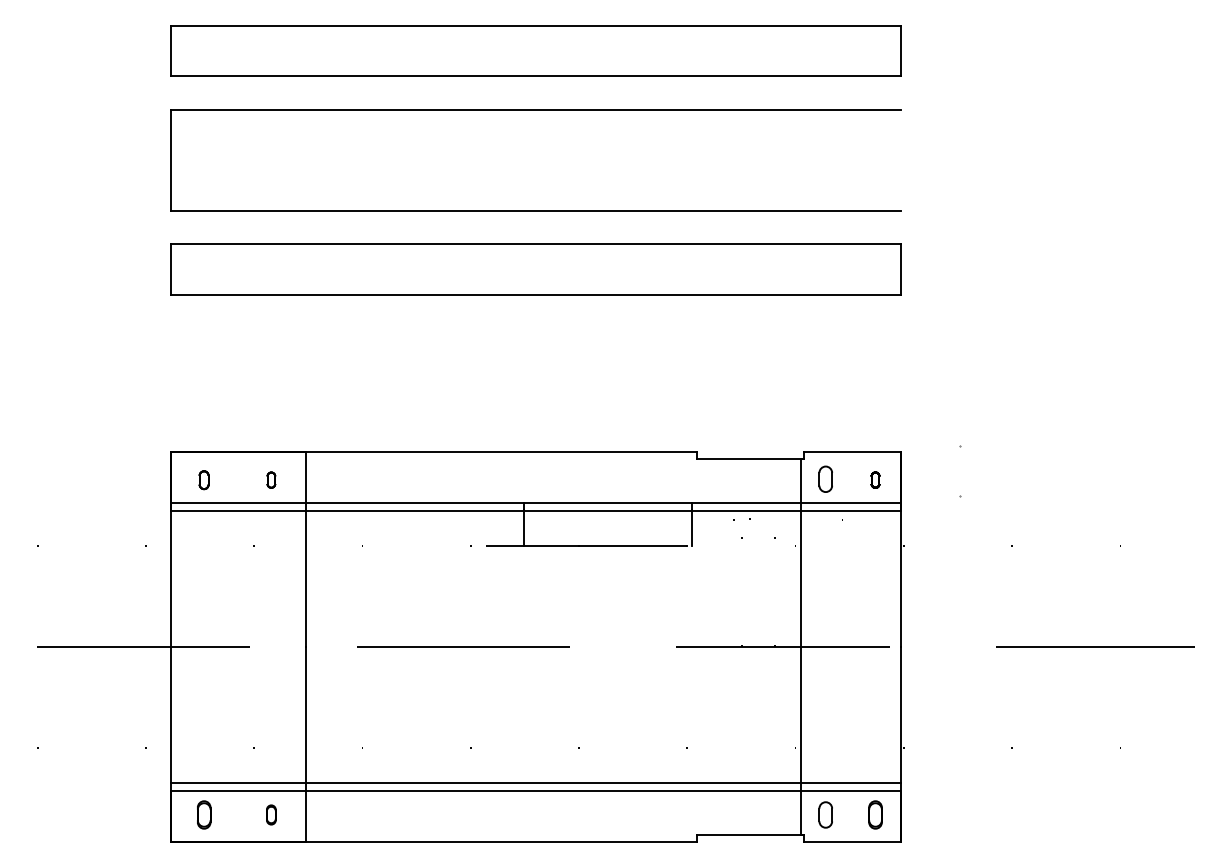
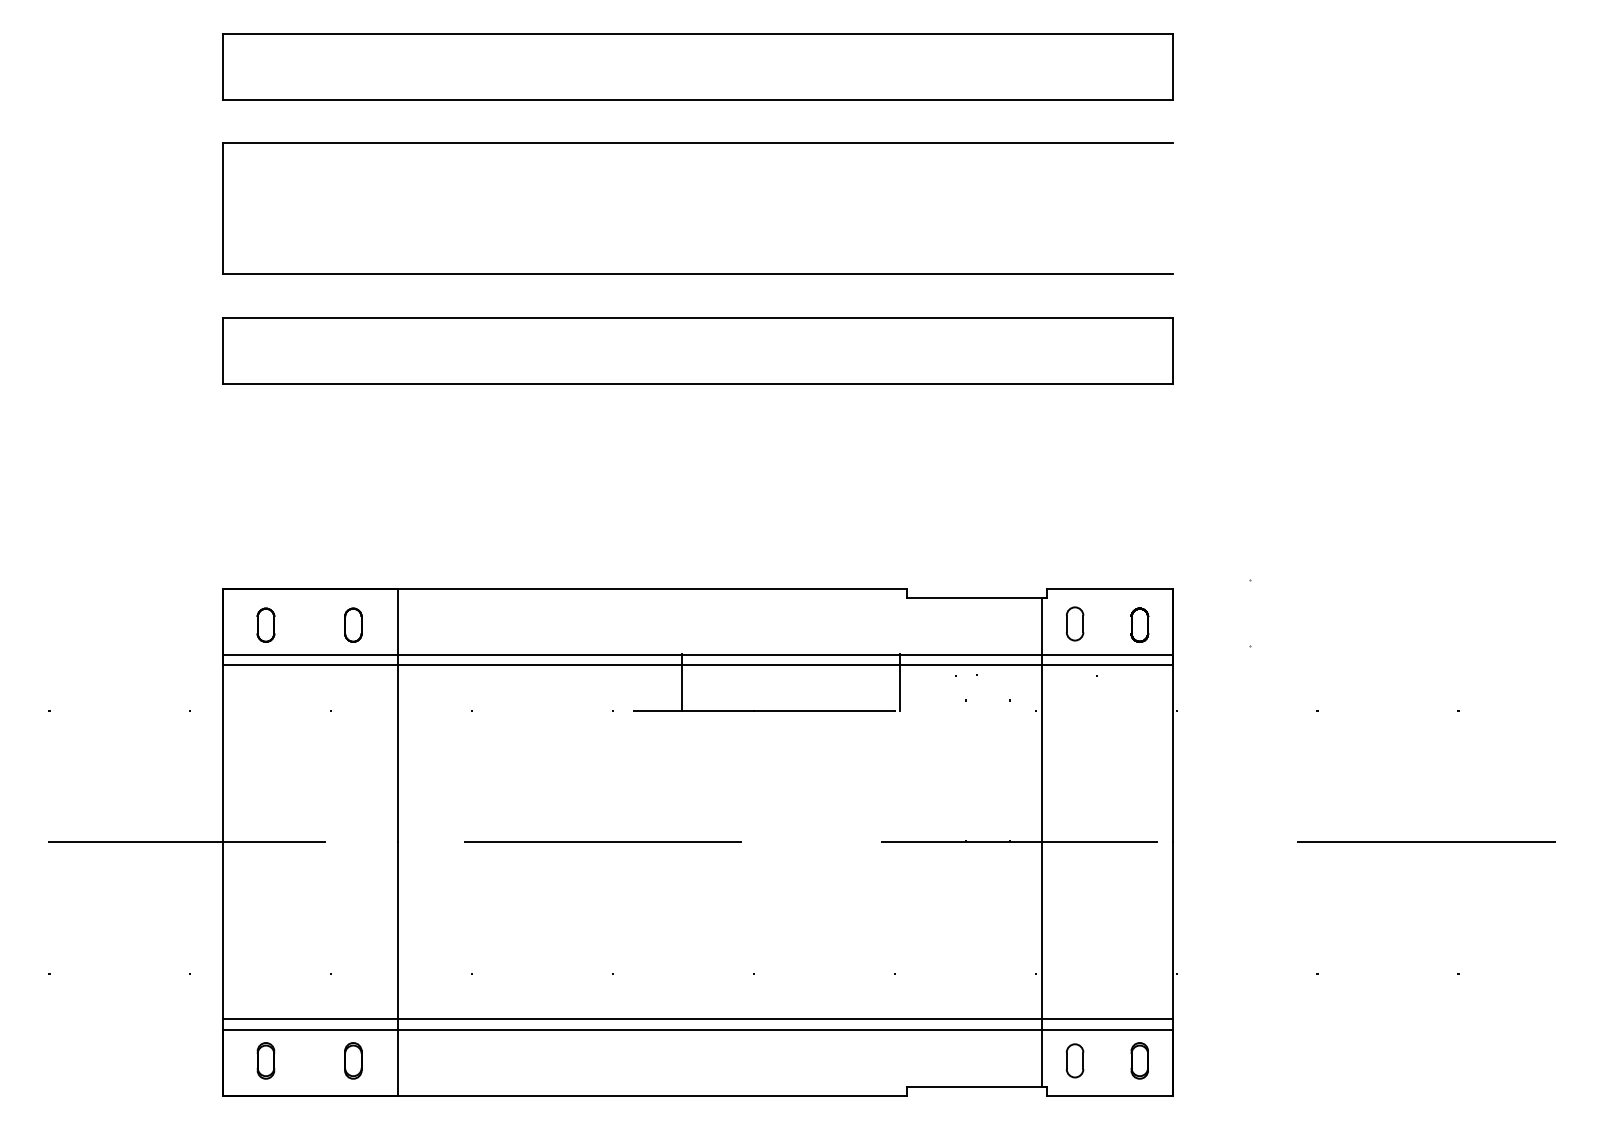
part: (203, 479) -> (265, 624), size x1.43
part: (271, 479) -> (353, 624), size x1.67
part: (875, 479) -> (1139, 624), size x1.67
part: (271, 814) -> (353, 1060), size x1.43

